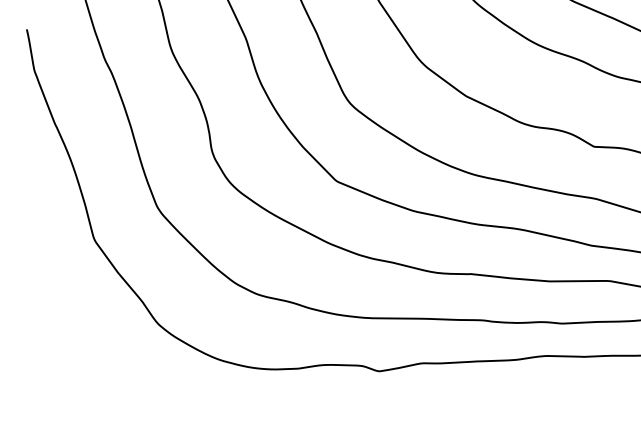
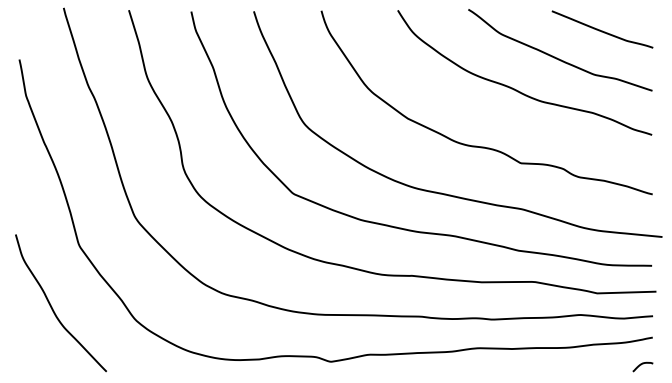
curve: (64, 308) -> (52, 306), added

